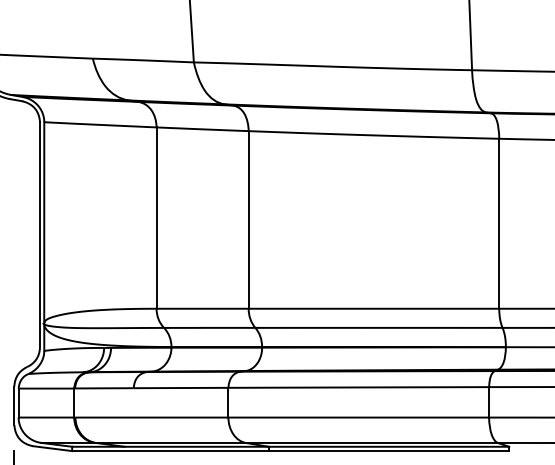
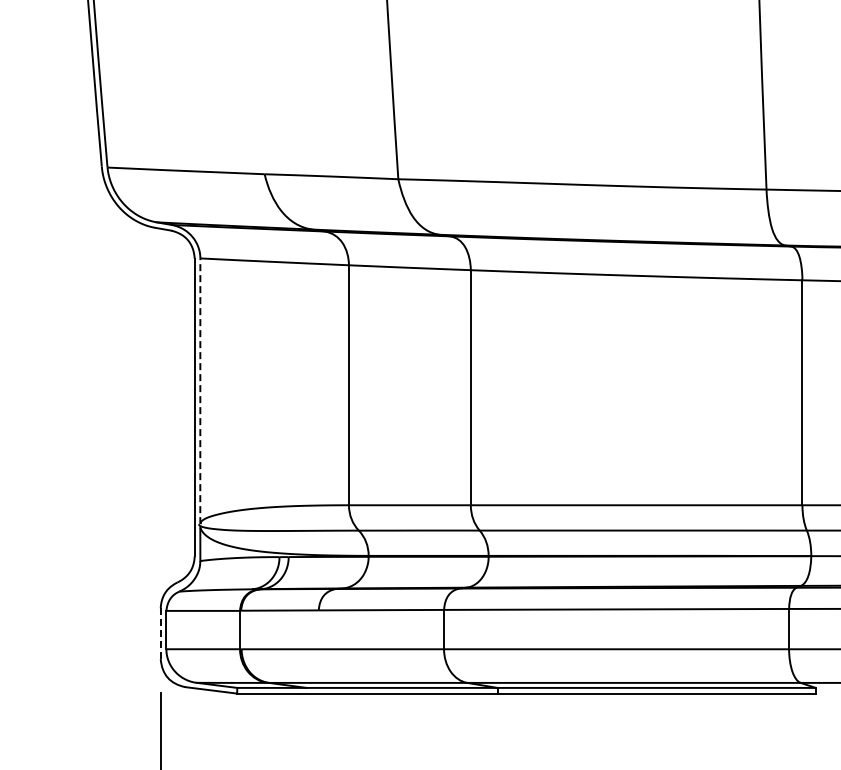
line: (44, 222) -> (200, 391), solid -> dashed
line: (14, 406) -> (160, 634), solid -> dashed

